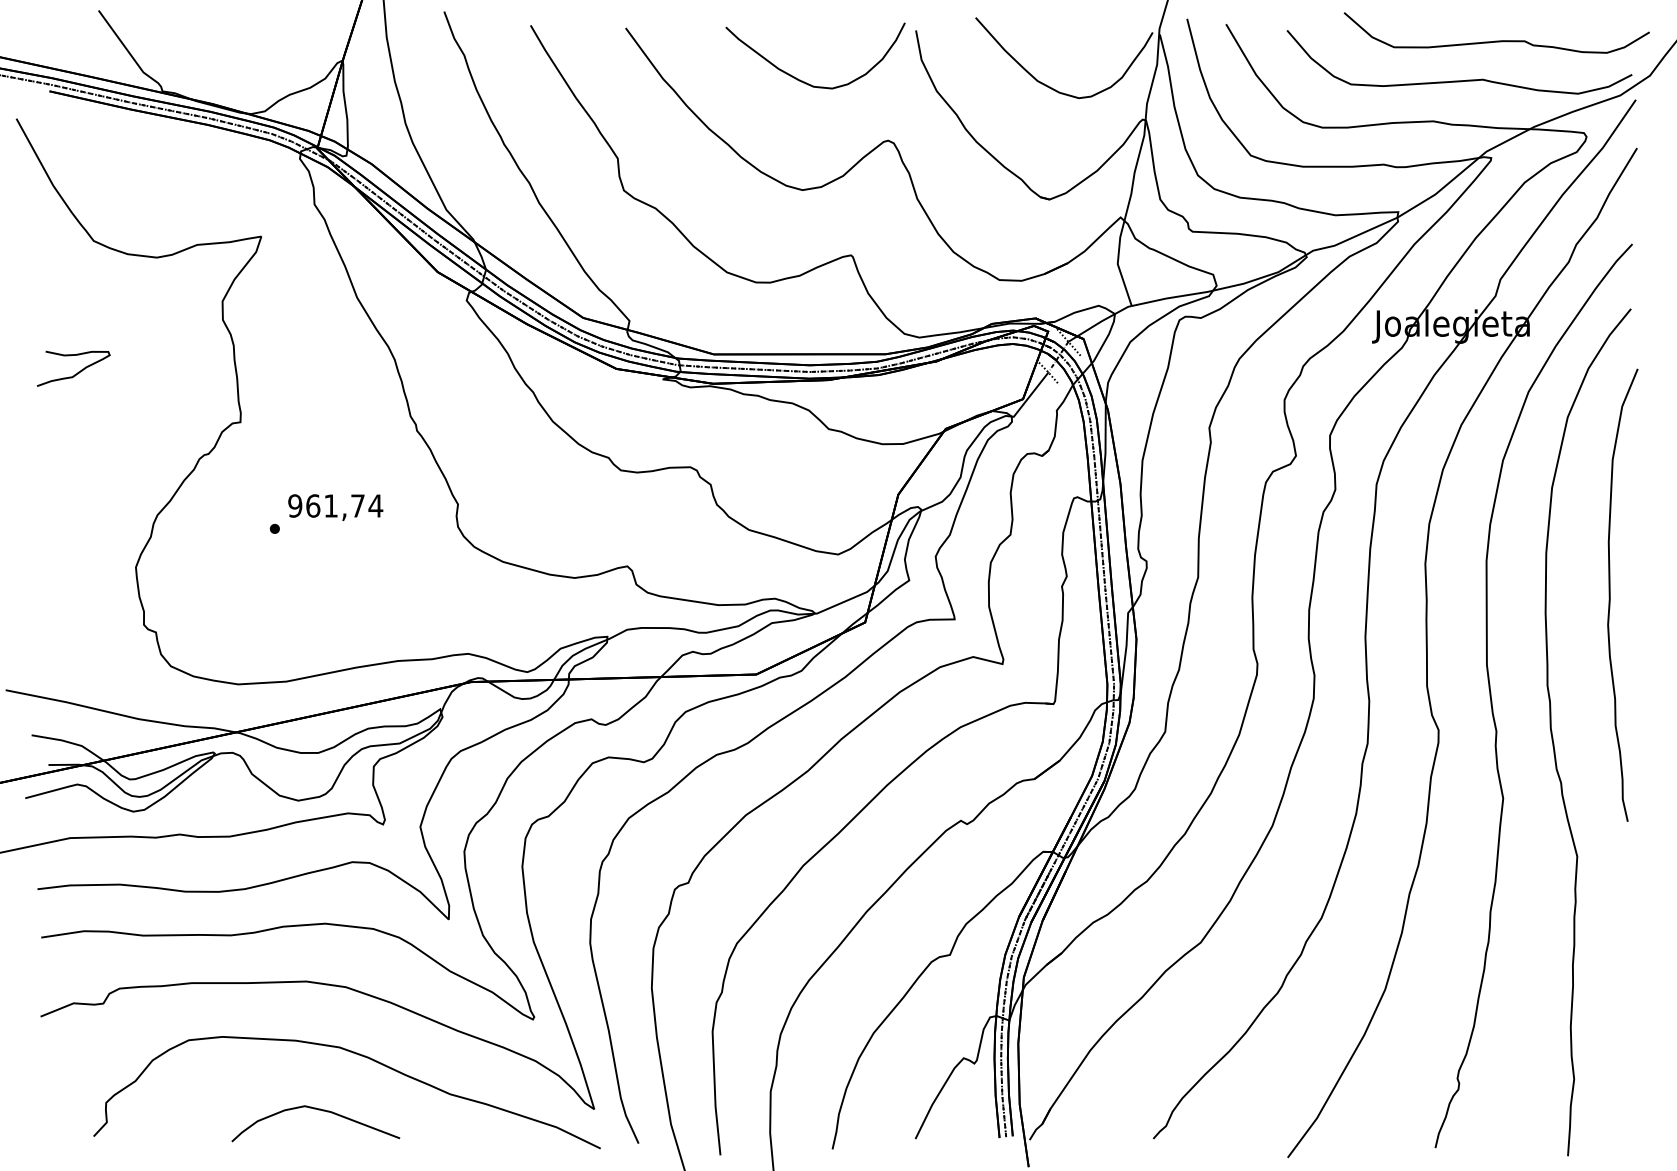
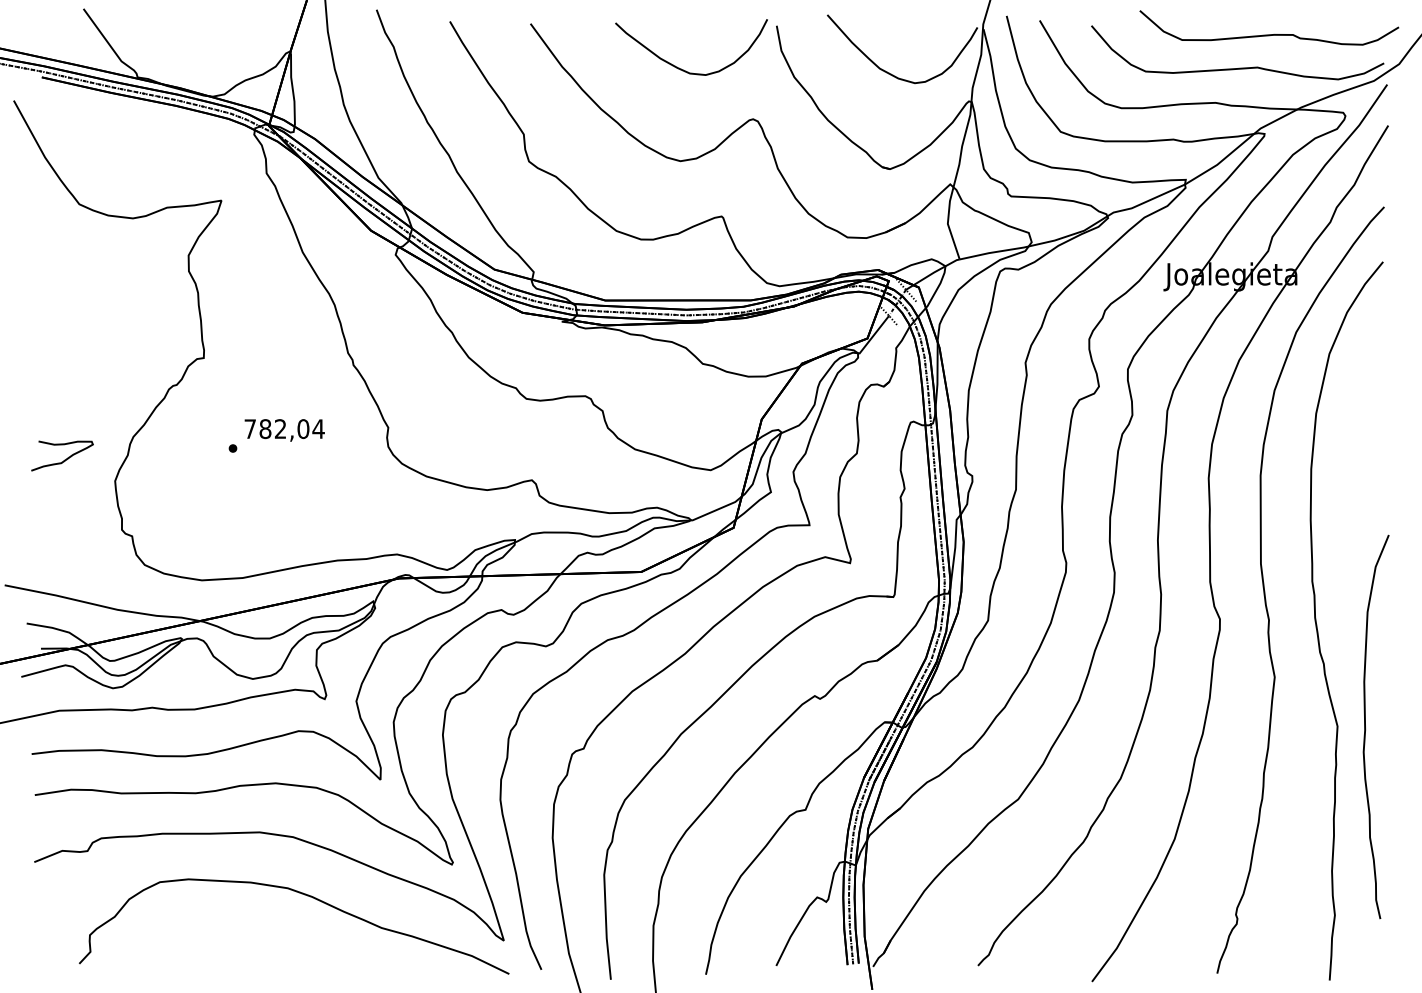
curve: (75, 373) -> (63, 460), moved
text: (326, 505) -> (276, 428), 961,74 -> 782,04
curve: (1610, 594) -> (1365, 726), moved
curve: (318, 1110) -> (269, 941), removed

